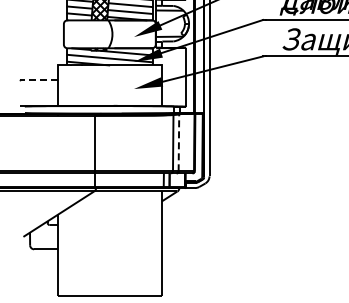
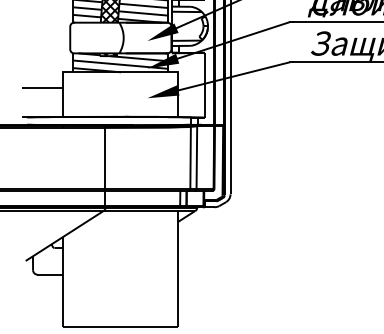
line: (37, 79) -> (41, 87), dashed -> solid
line: (178, 142) -> (196, 157), dashed -> solid

